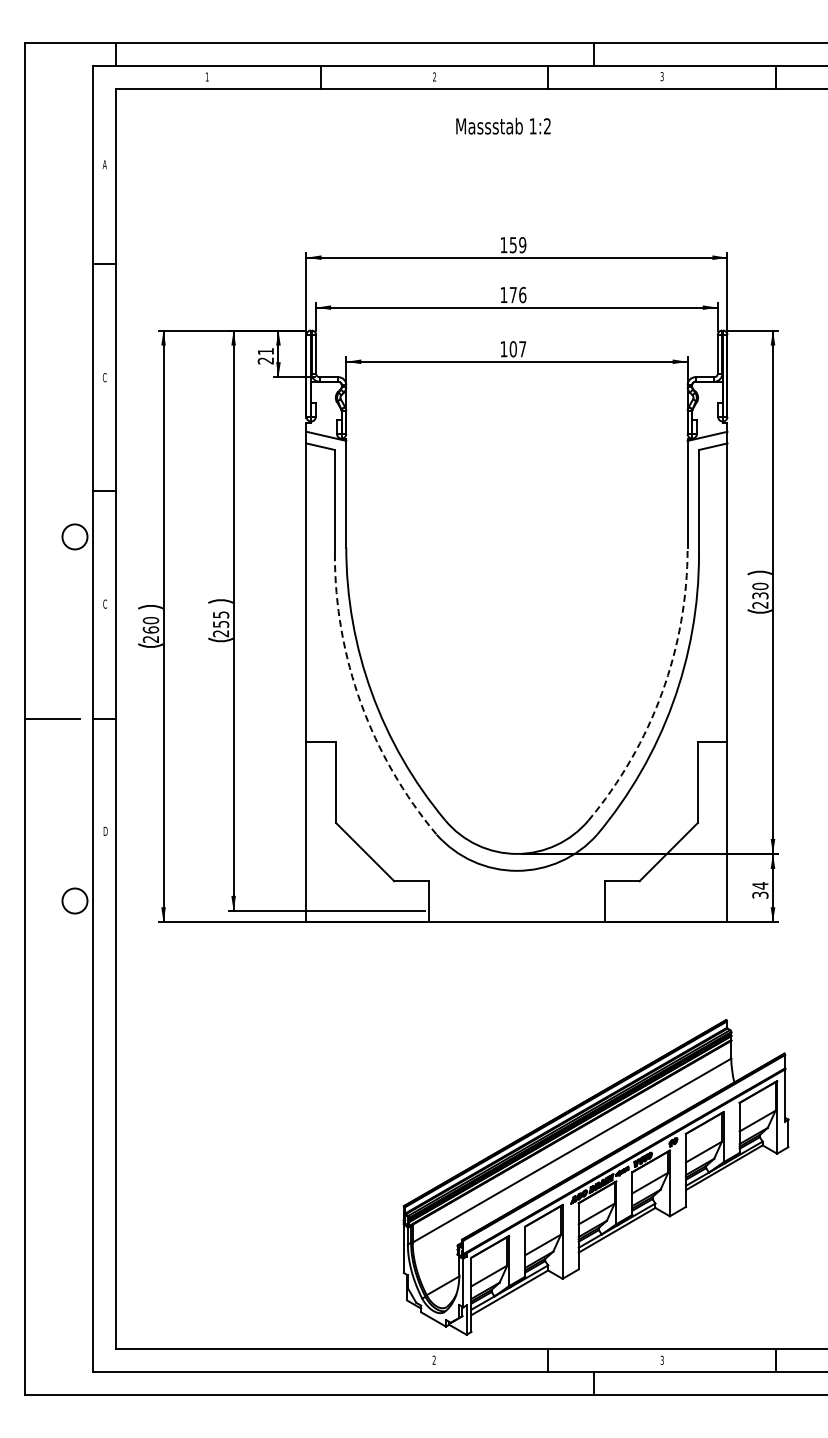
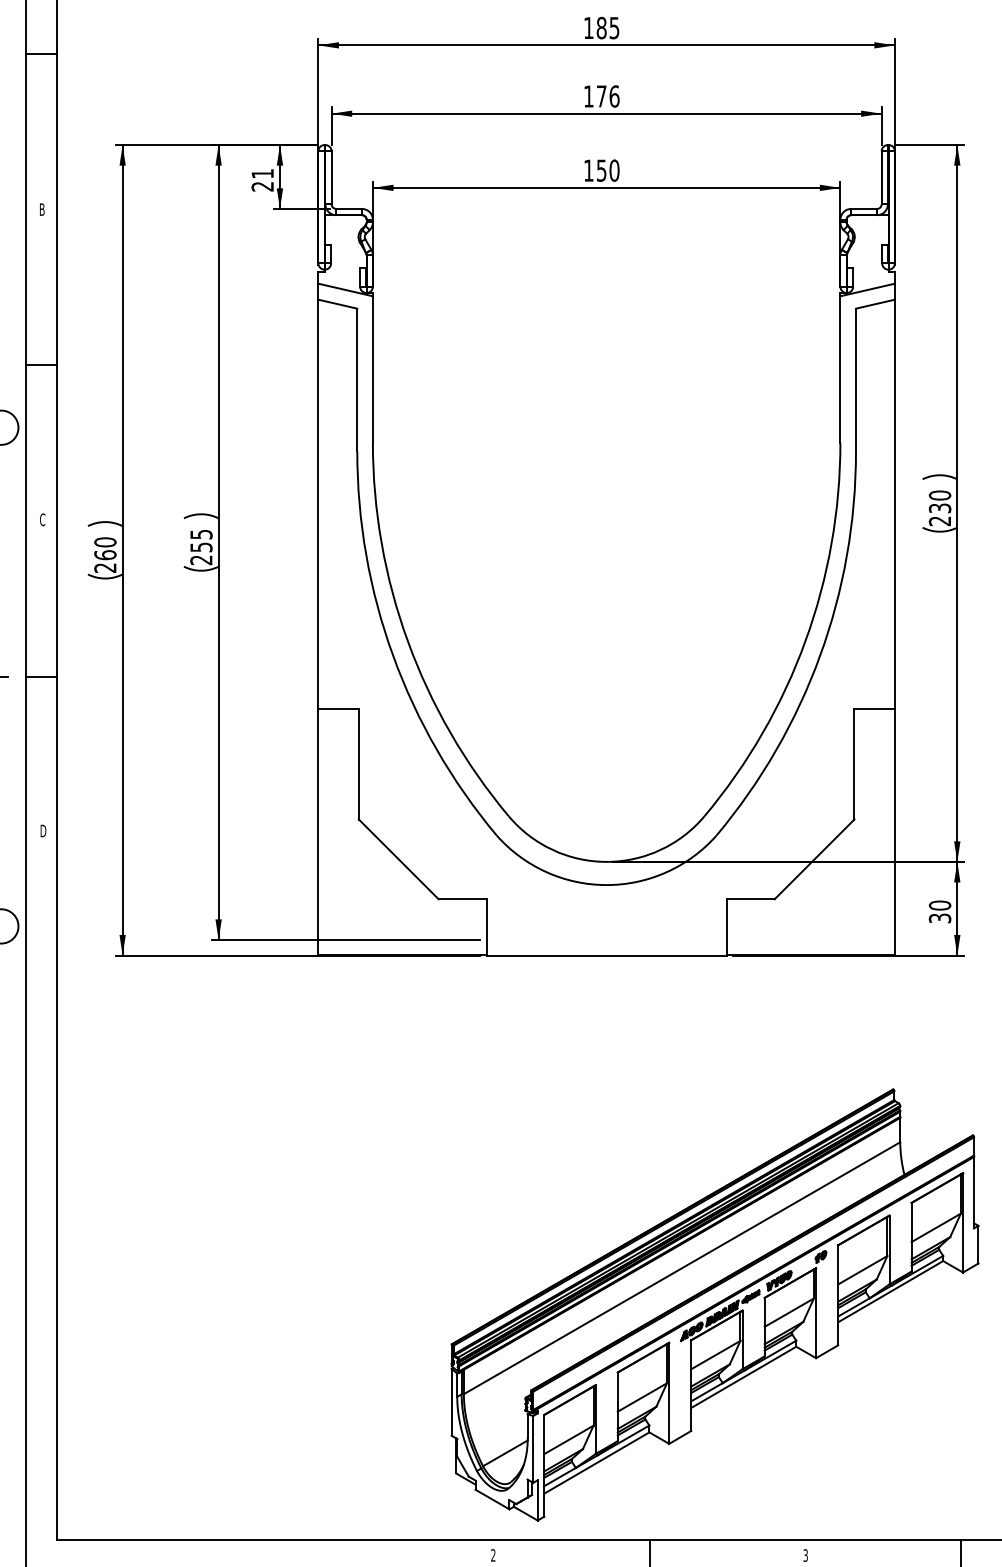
text: (517, 245) -> (607, 28), 159 -> 185
text: (517, 349) -> (607, 171), 107 -> 150
text: (104, 377) -> (41, 209), C -> B
arc: (662, 692) -> (805, 640), dashed -> solid
arc: (361, 703) -> (393, 655), dashed -> solid
text: (760, 885) -> (940, 905), 34 -> 30

